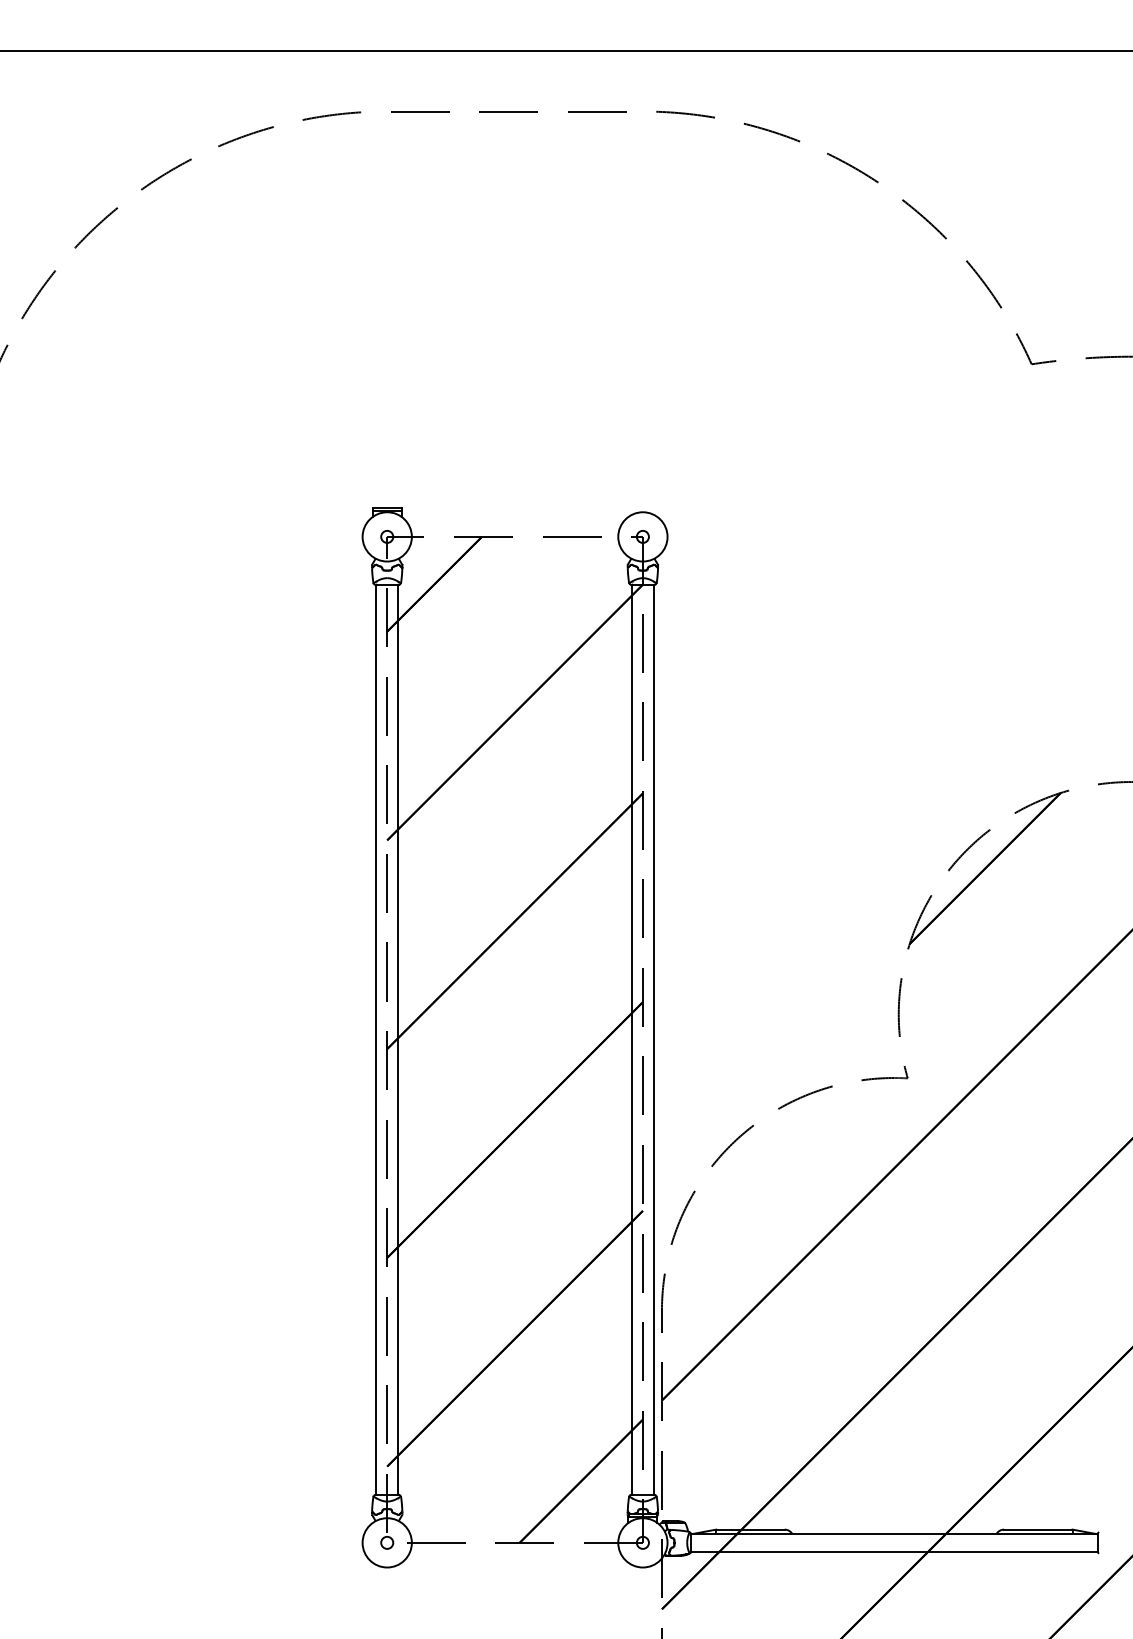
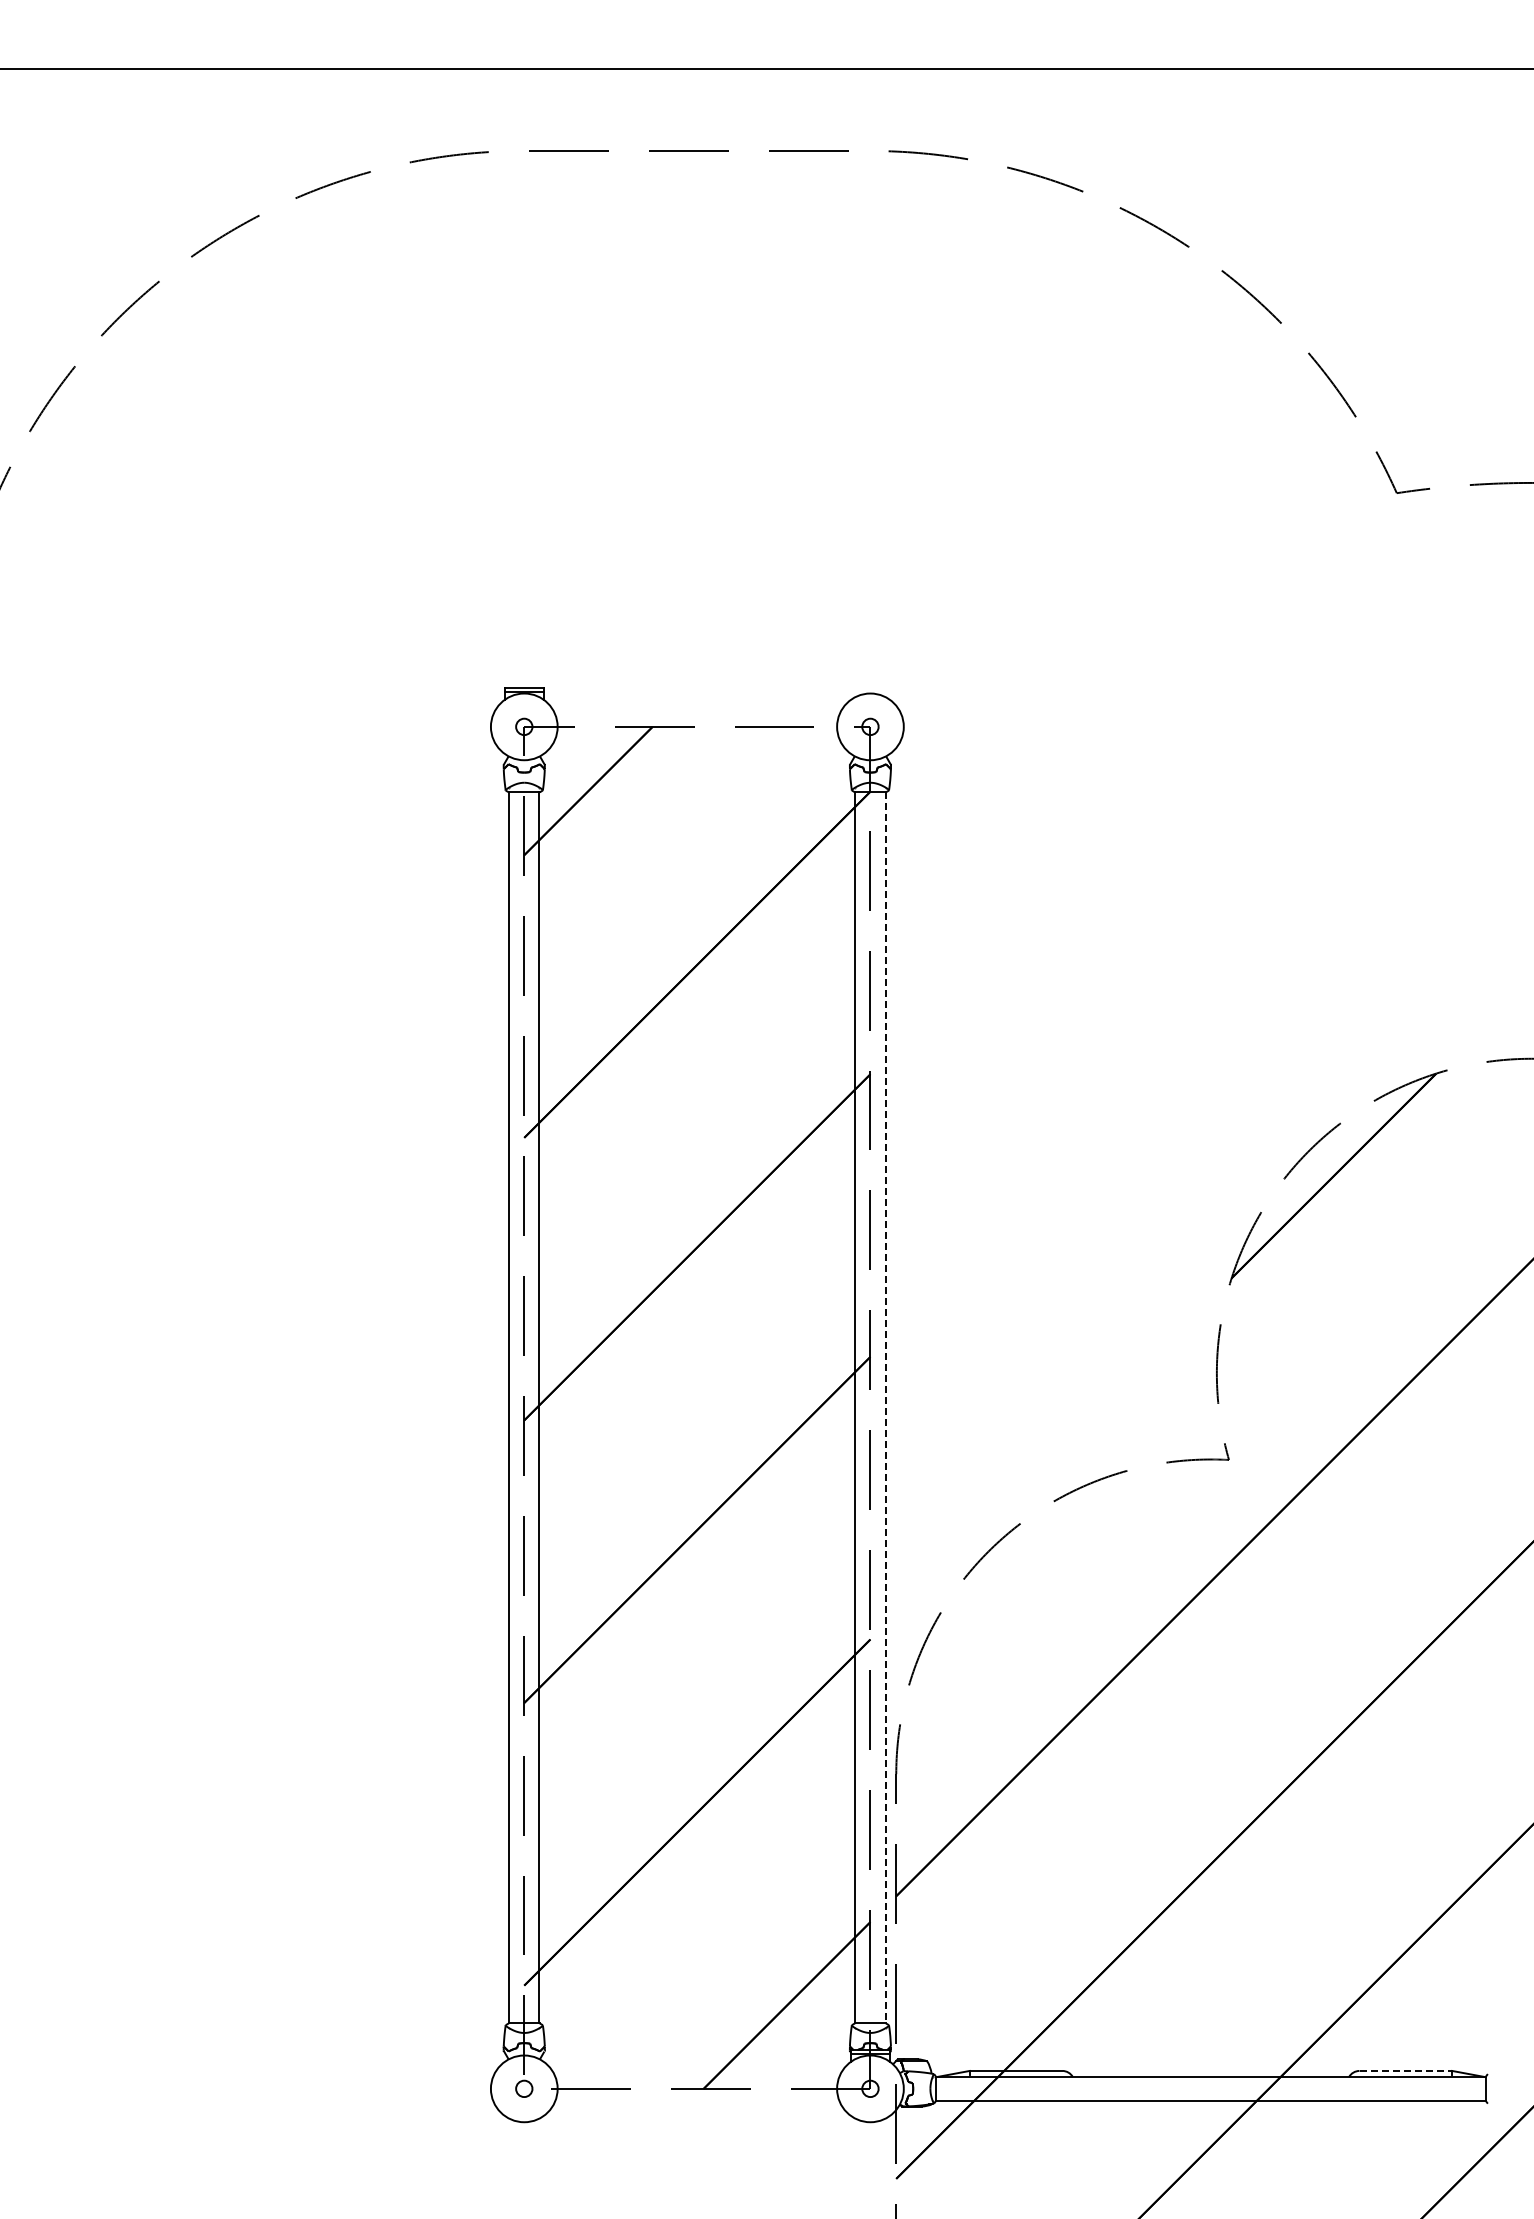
line: (654, 1039) -> (885, 1407), solid -> dashed
line: (1038, 1529) -> (1406, 2070), solid -> dashed

